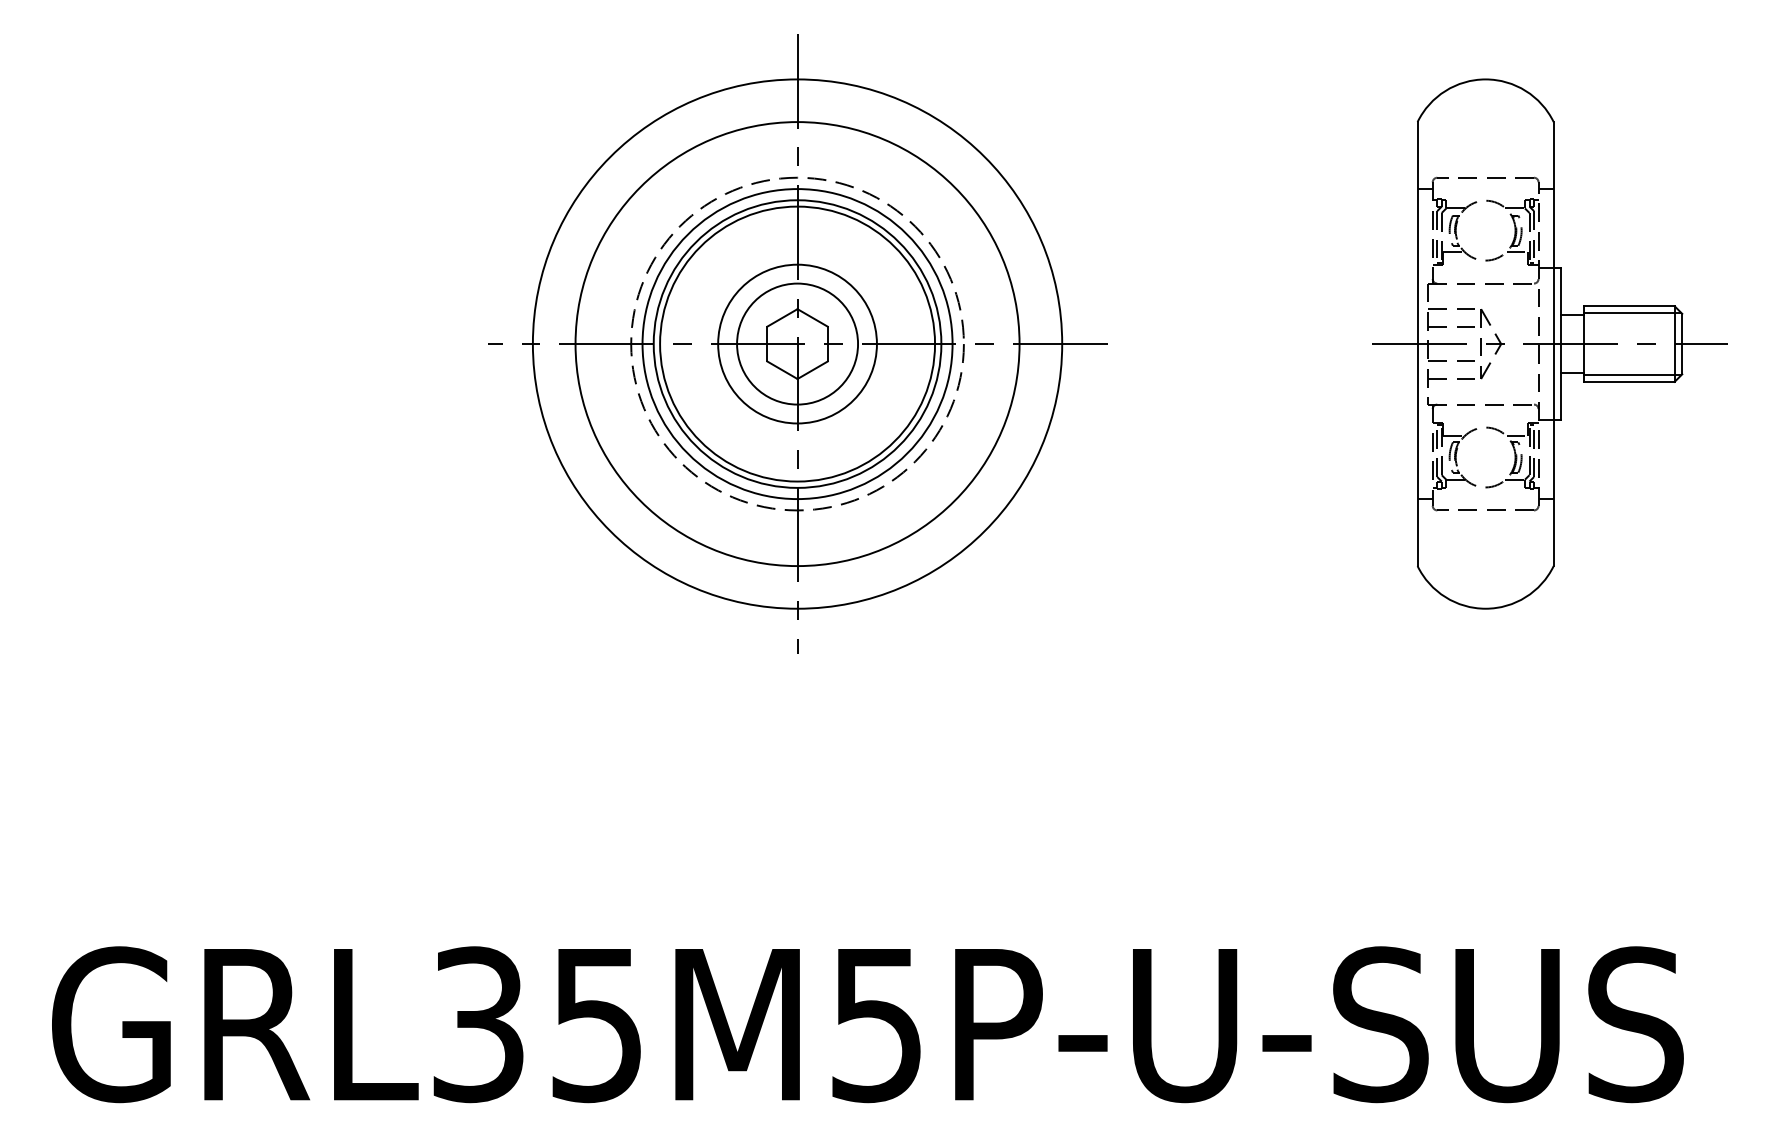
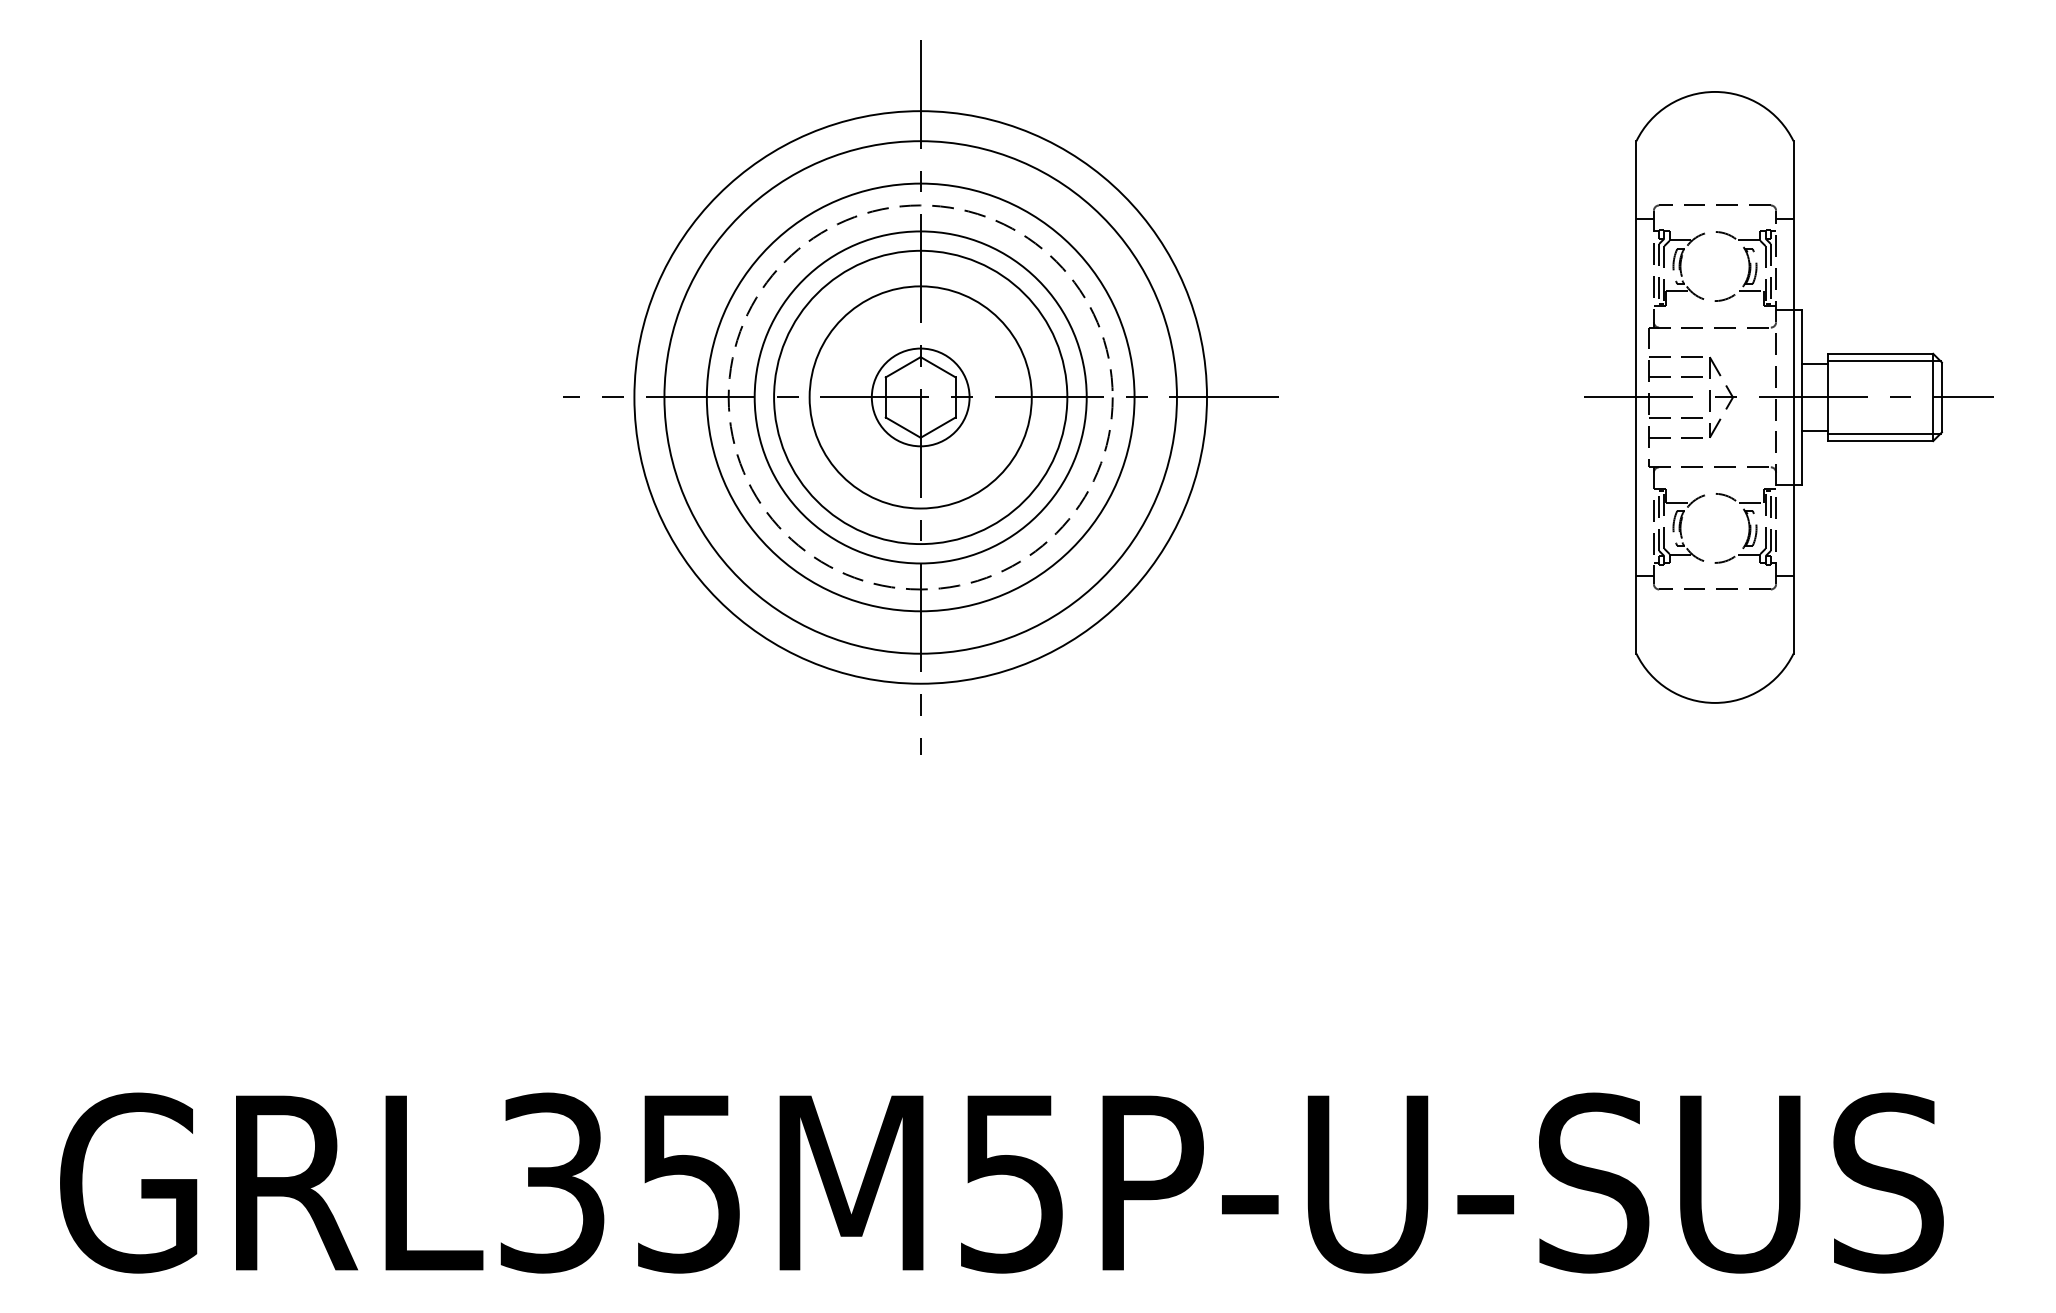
circle: (797, 343) -> (920, 396), size x0.7
circle: (797, 344) -> (920, 397), size x0.7
circle: (797, 344) -> (920, 397), size x0.7
circle: (797, 344) -> (920, 397), size x1.6
circle: (797, 344) -> (920, 397), size x1.6

